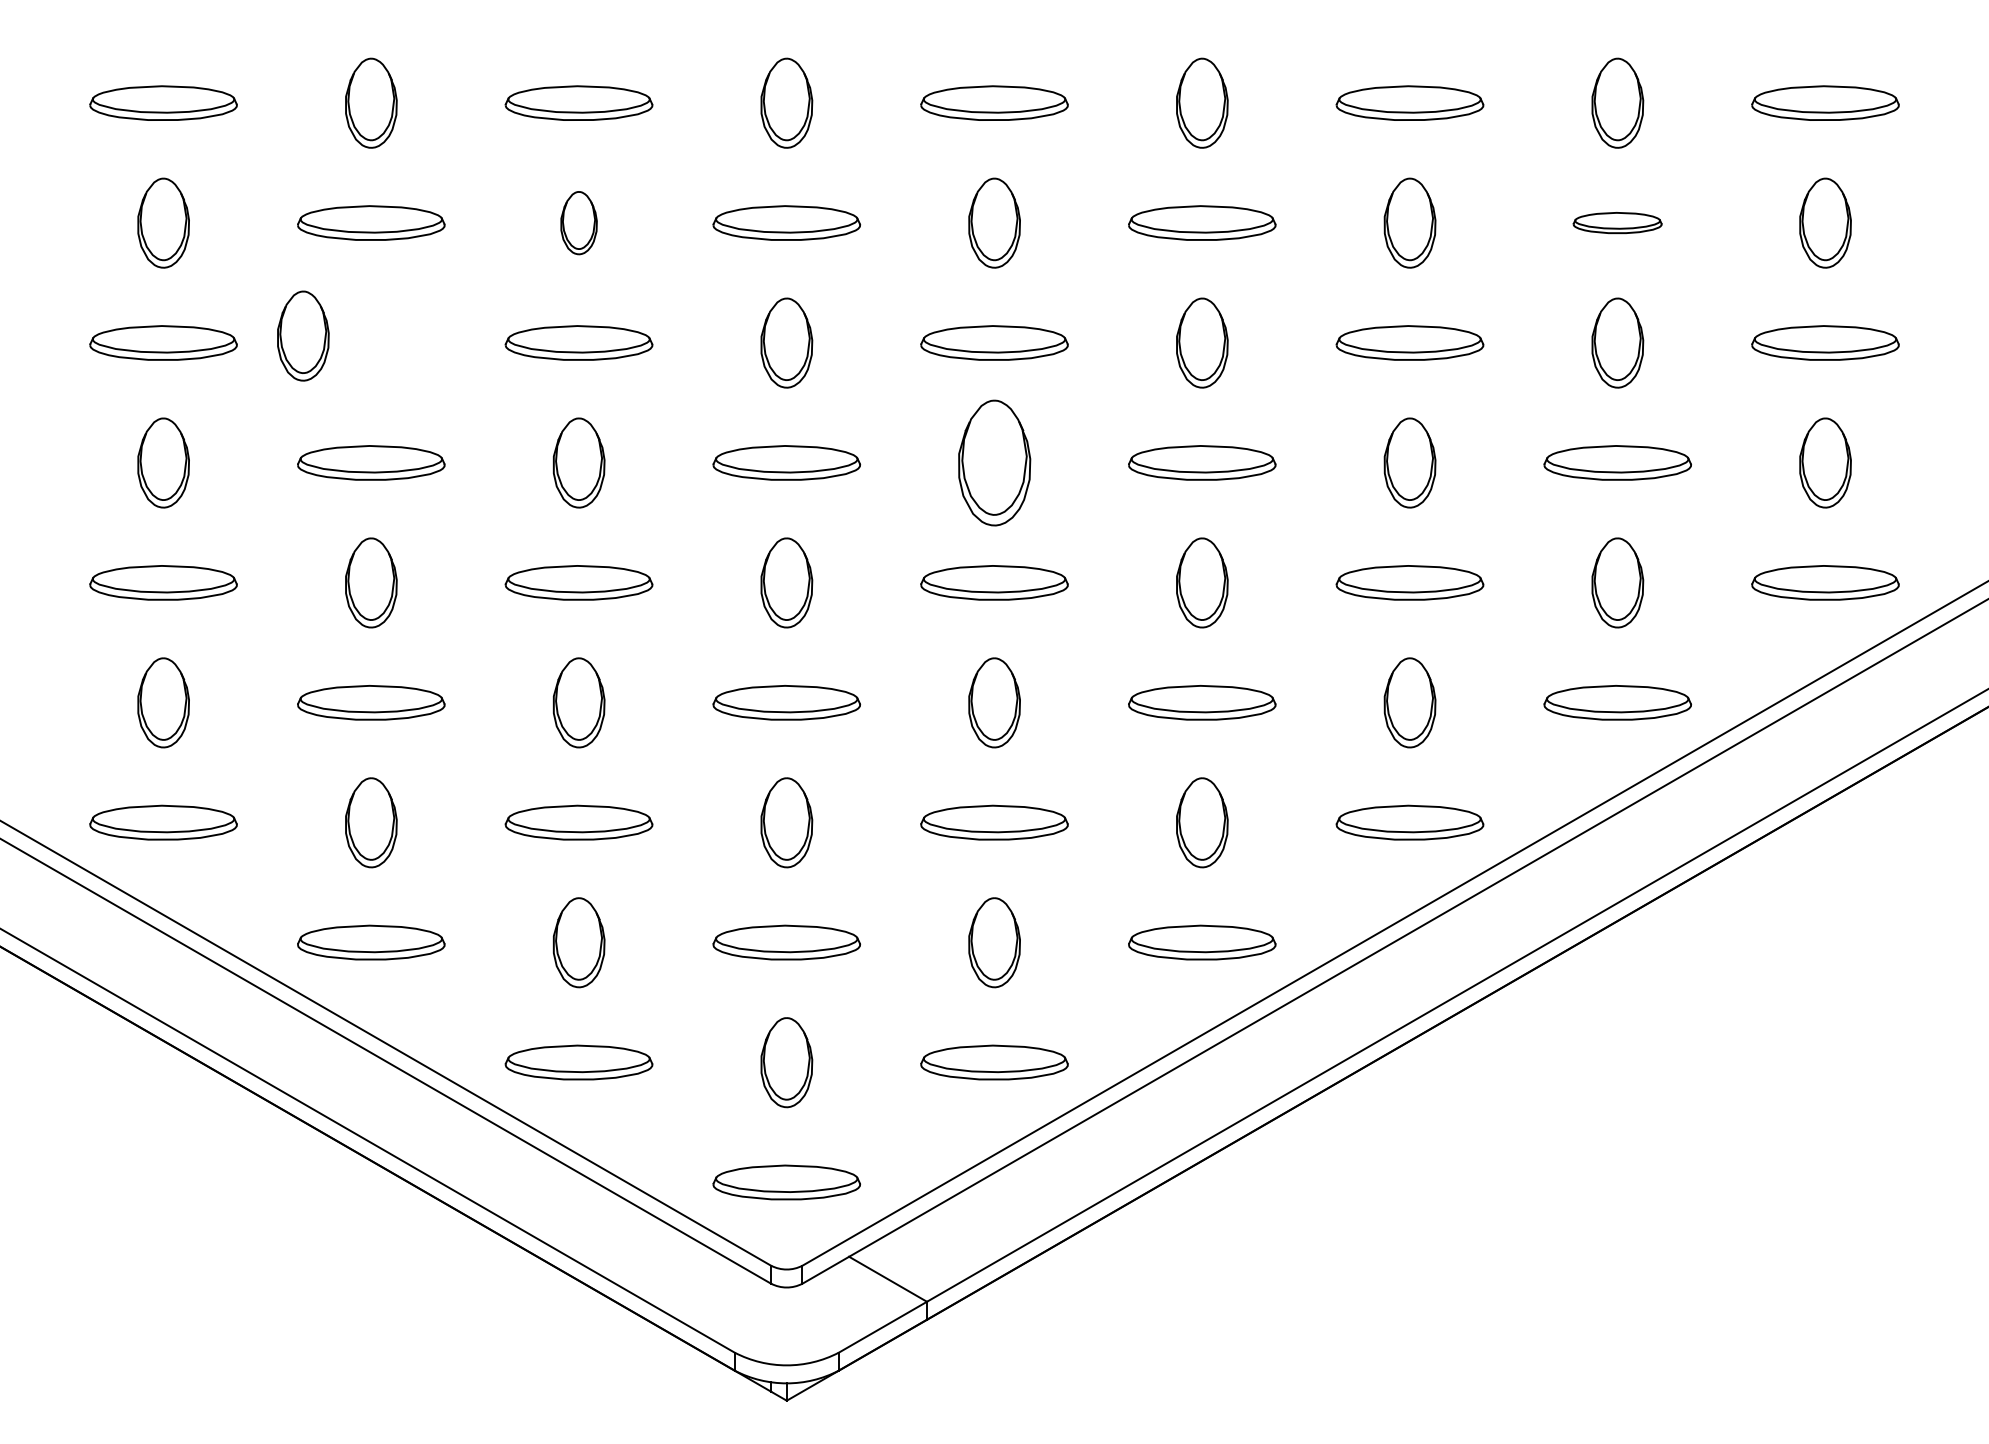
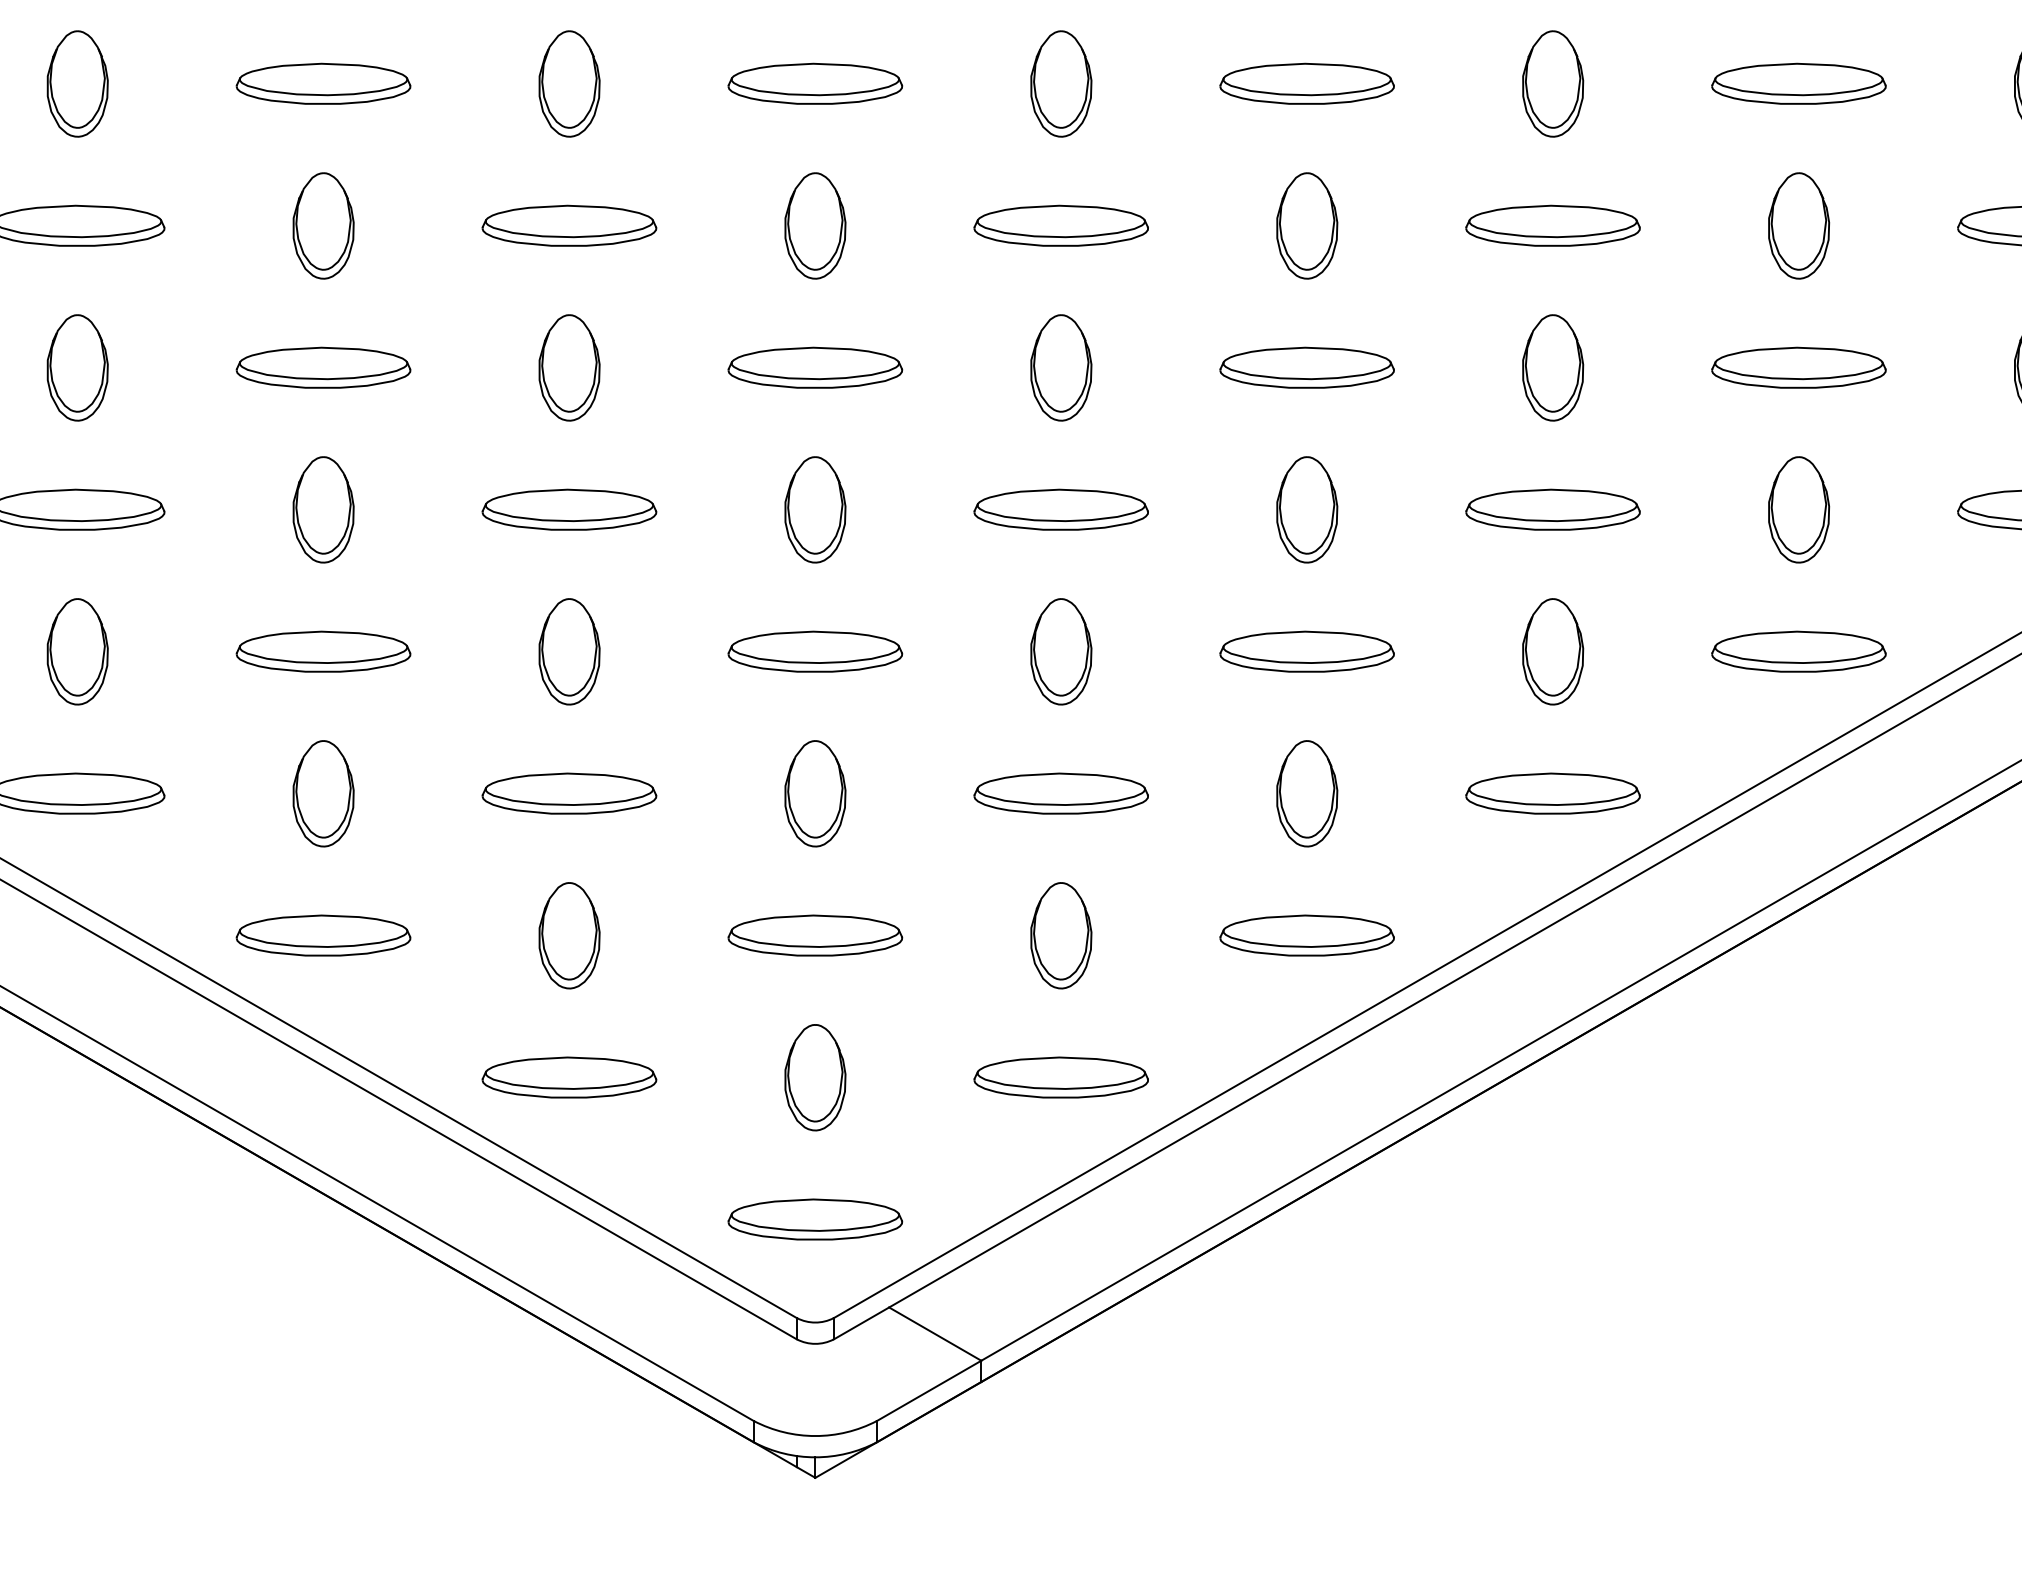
part: (578, 222) -> (568, 83), size x1.43
part: (1617, 222) -> (1798, 83), size x1.67
part: (303, 335) -> (323, 225), moved
part: (994, 462) -> (1061, 367), size x0.71

